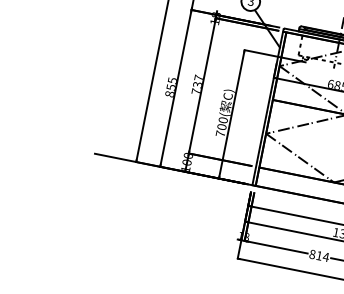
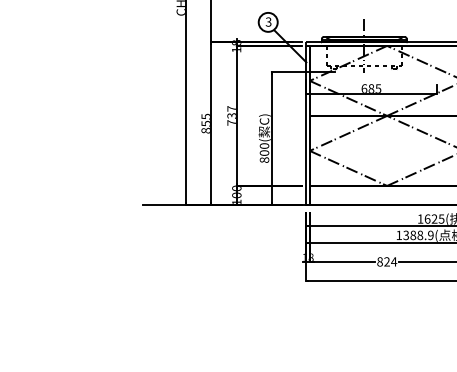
text: (220, 133) -> (264, 159), 700( -> 800(
text: (318, 255) -> (386, 261), 814 -> 824

